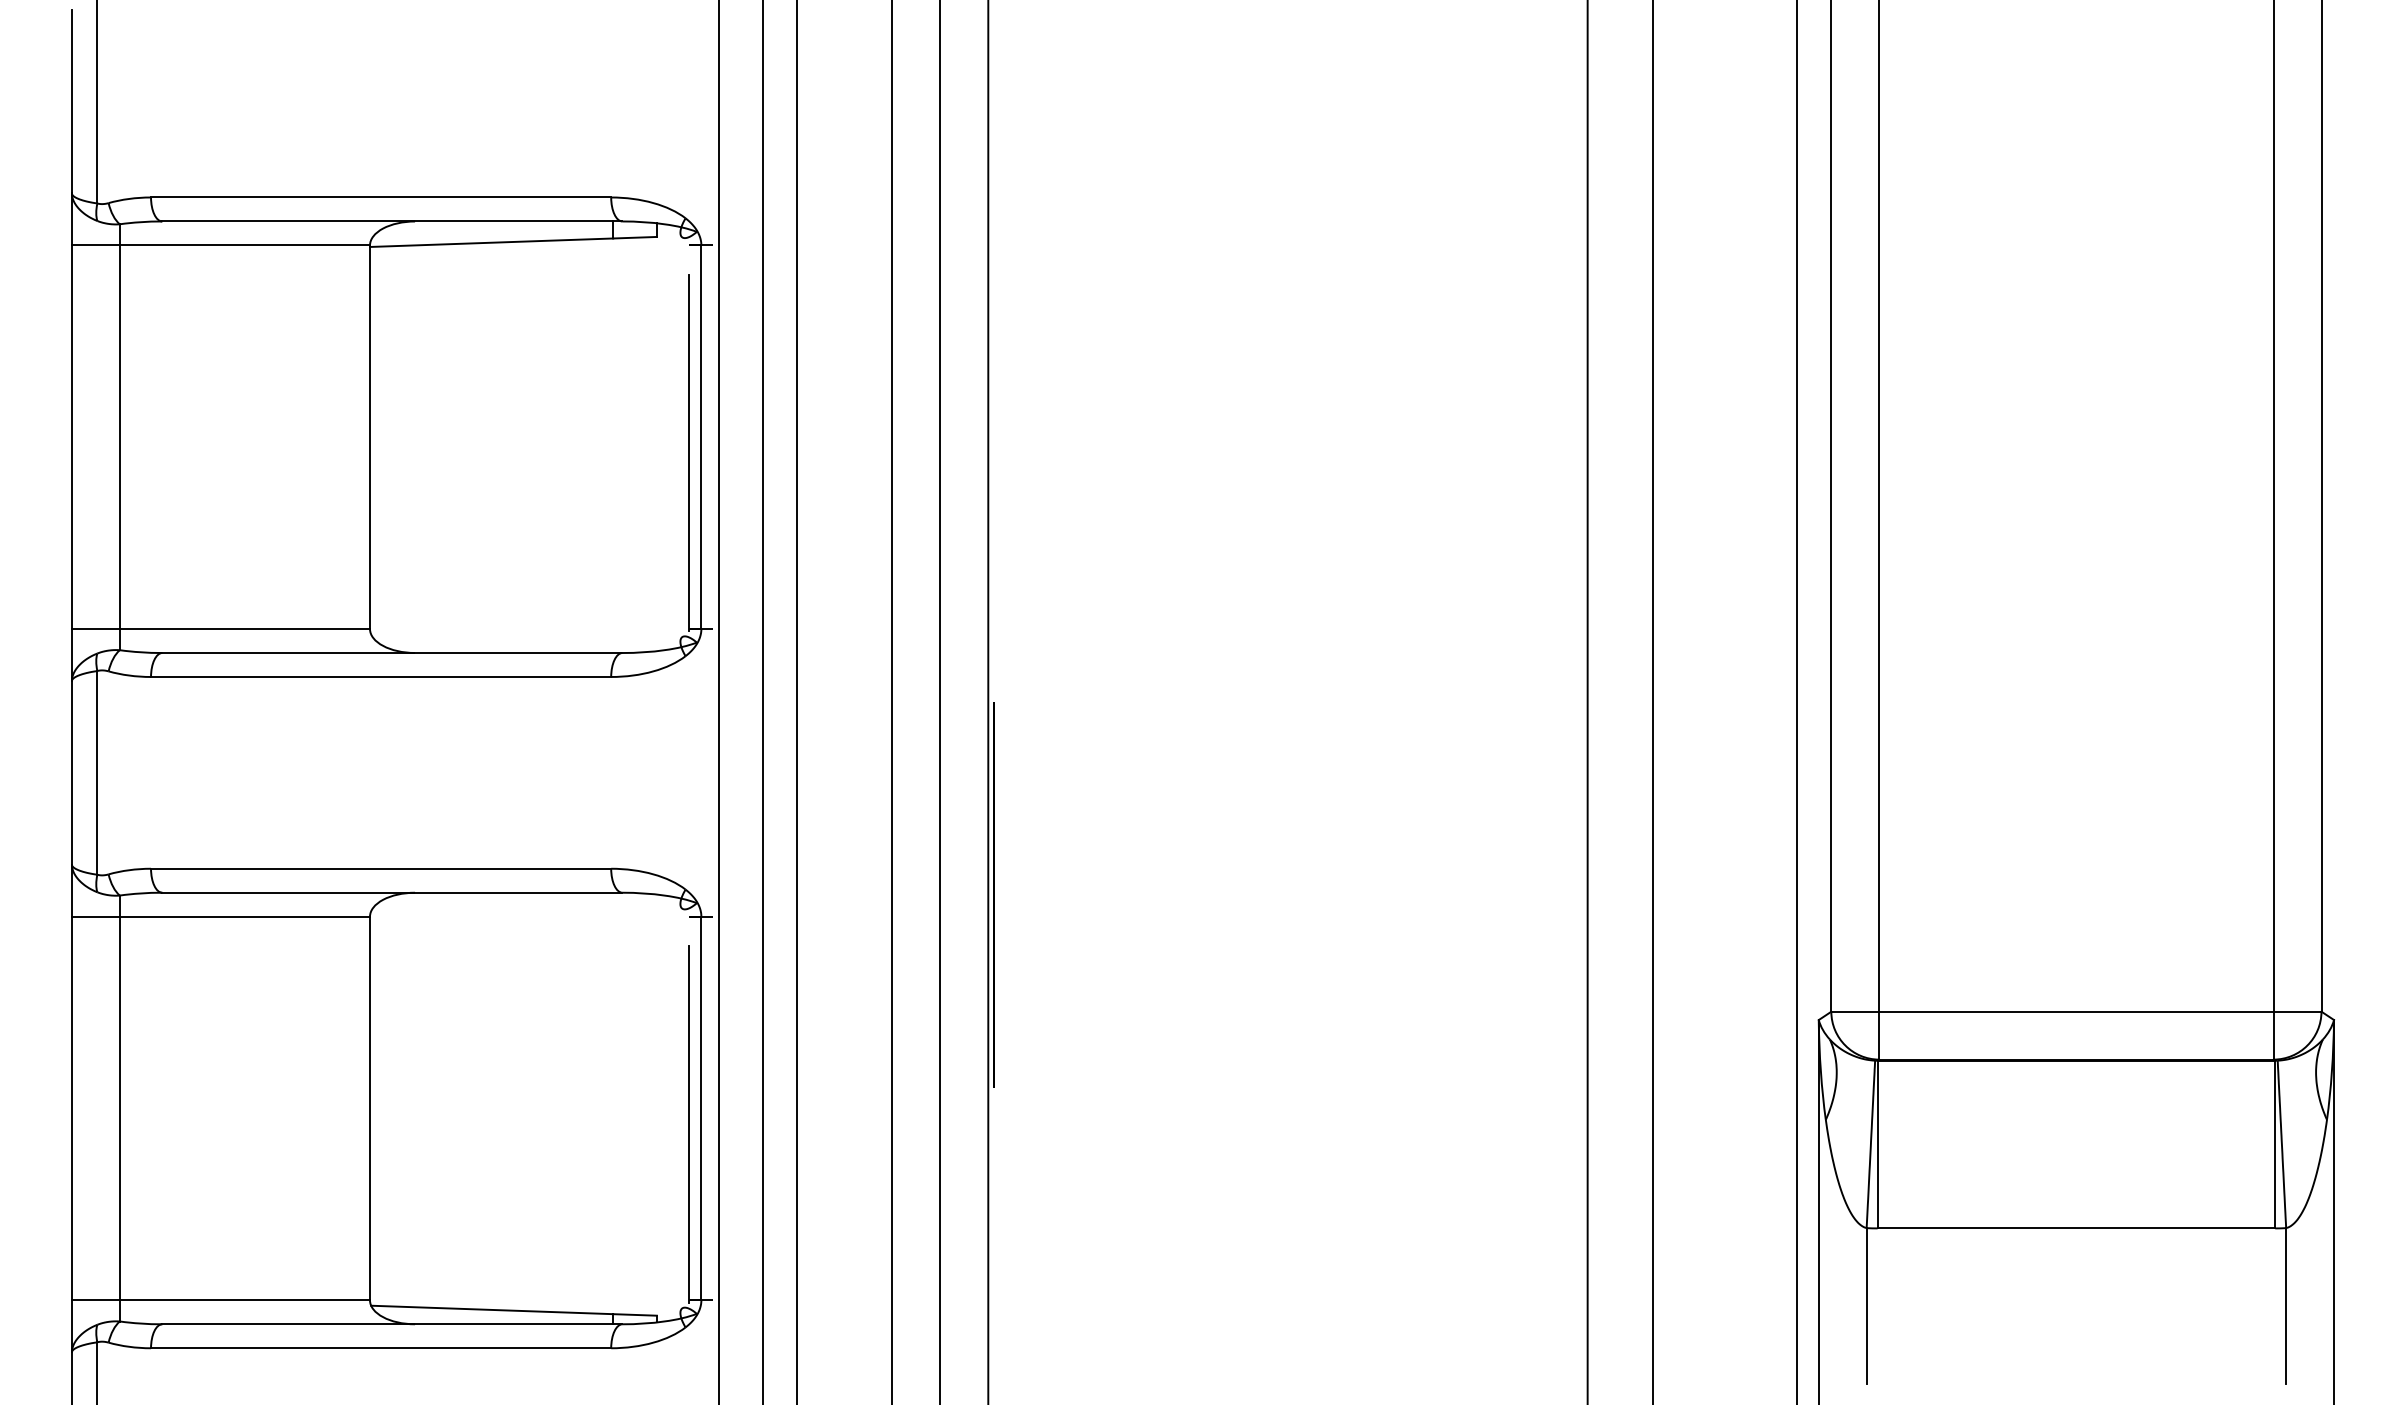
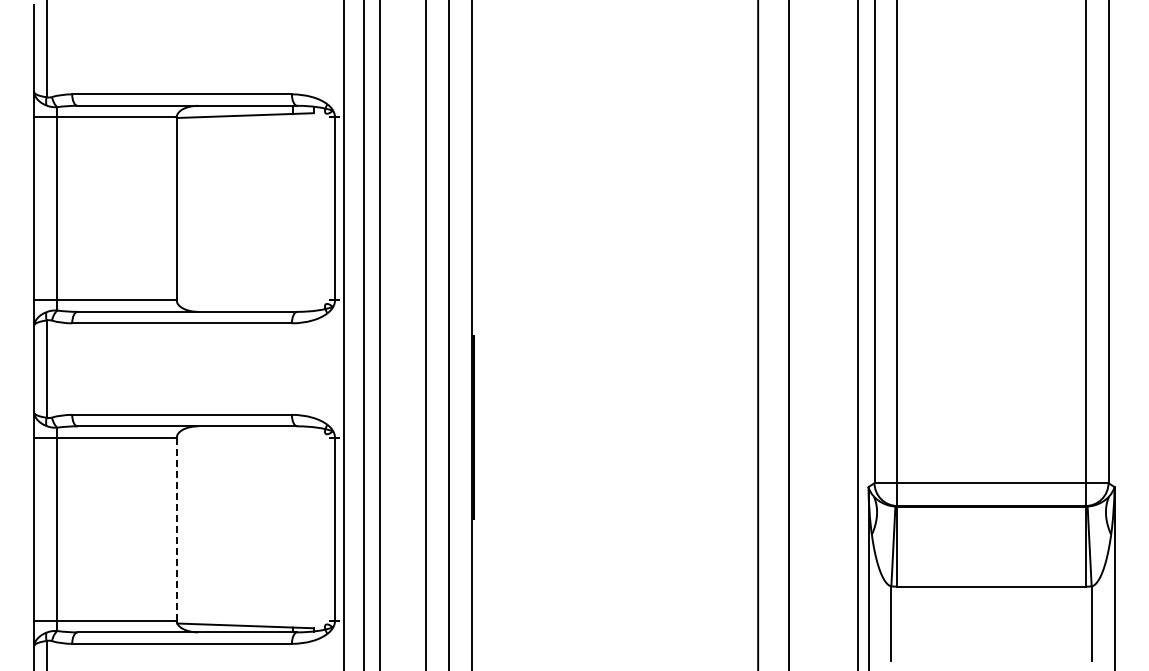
line: (687, 453) -> (328, 216), removed
line: (369, 1108) -> (176, 529), solid -> dashed
line: (687, 1123) -> (328, 536), removed

